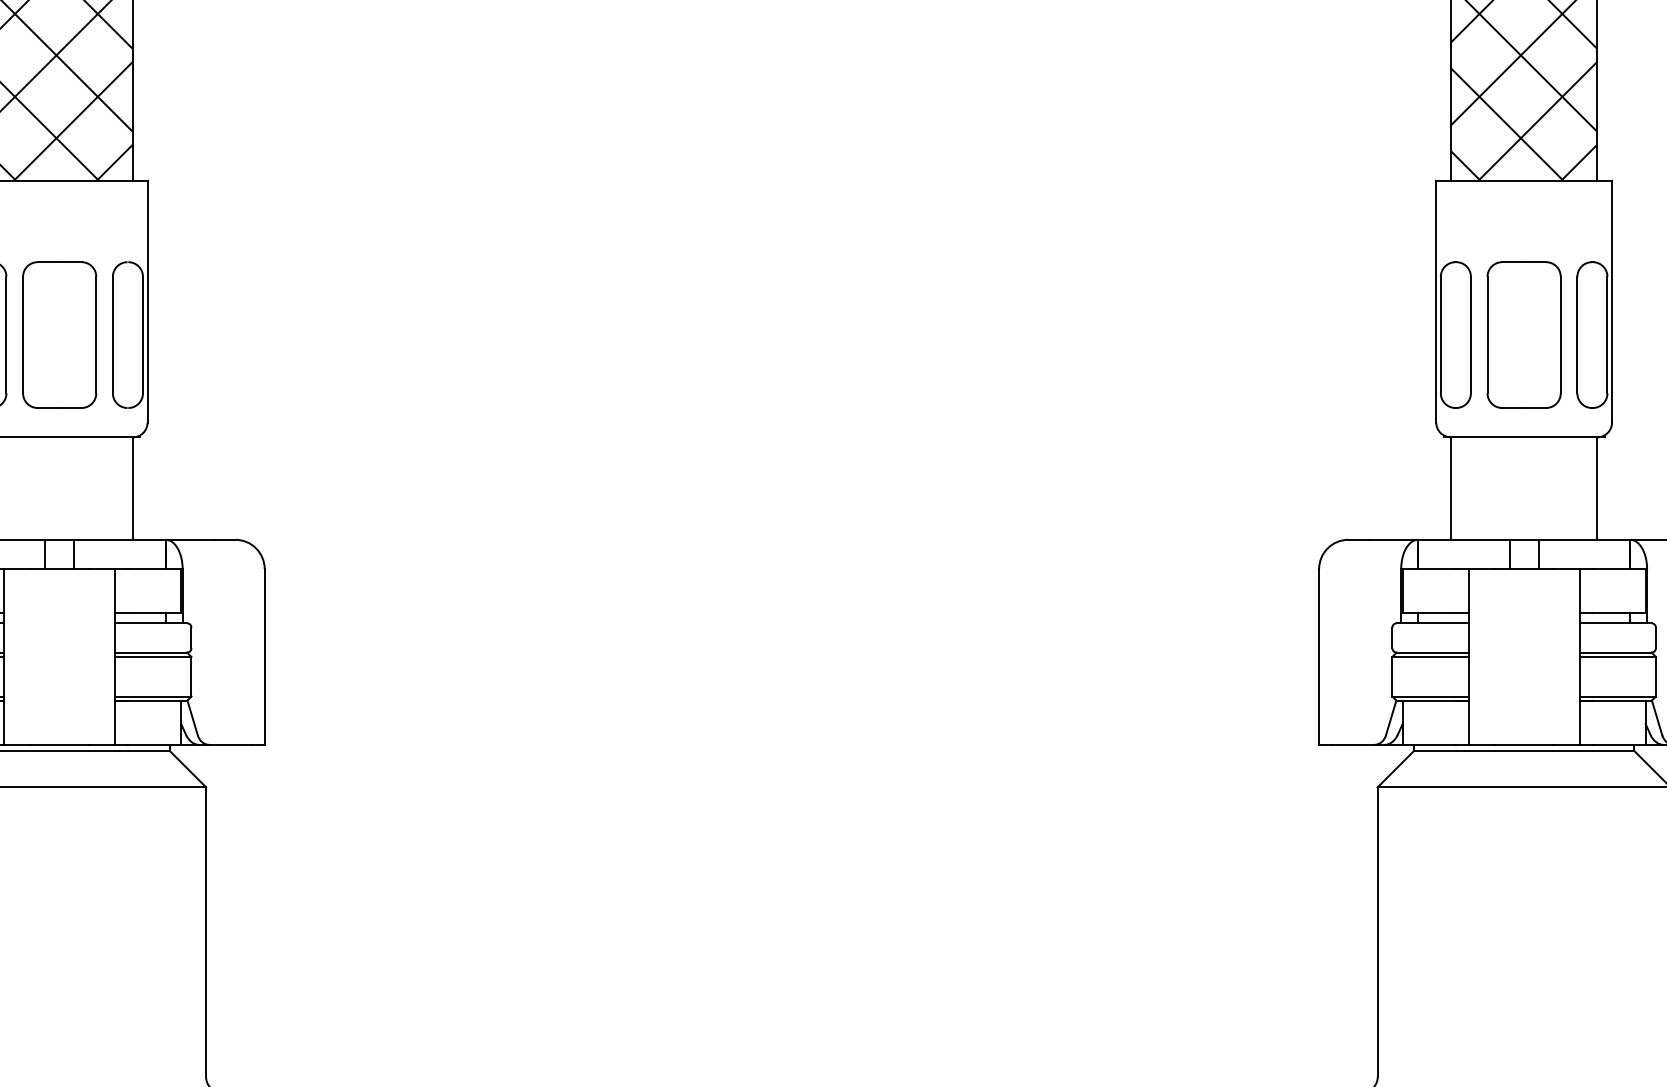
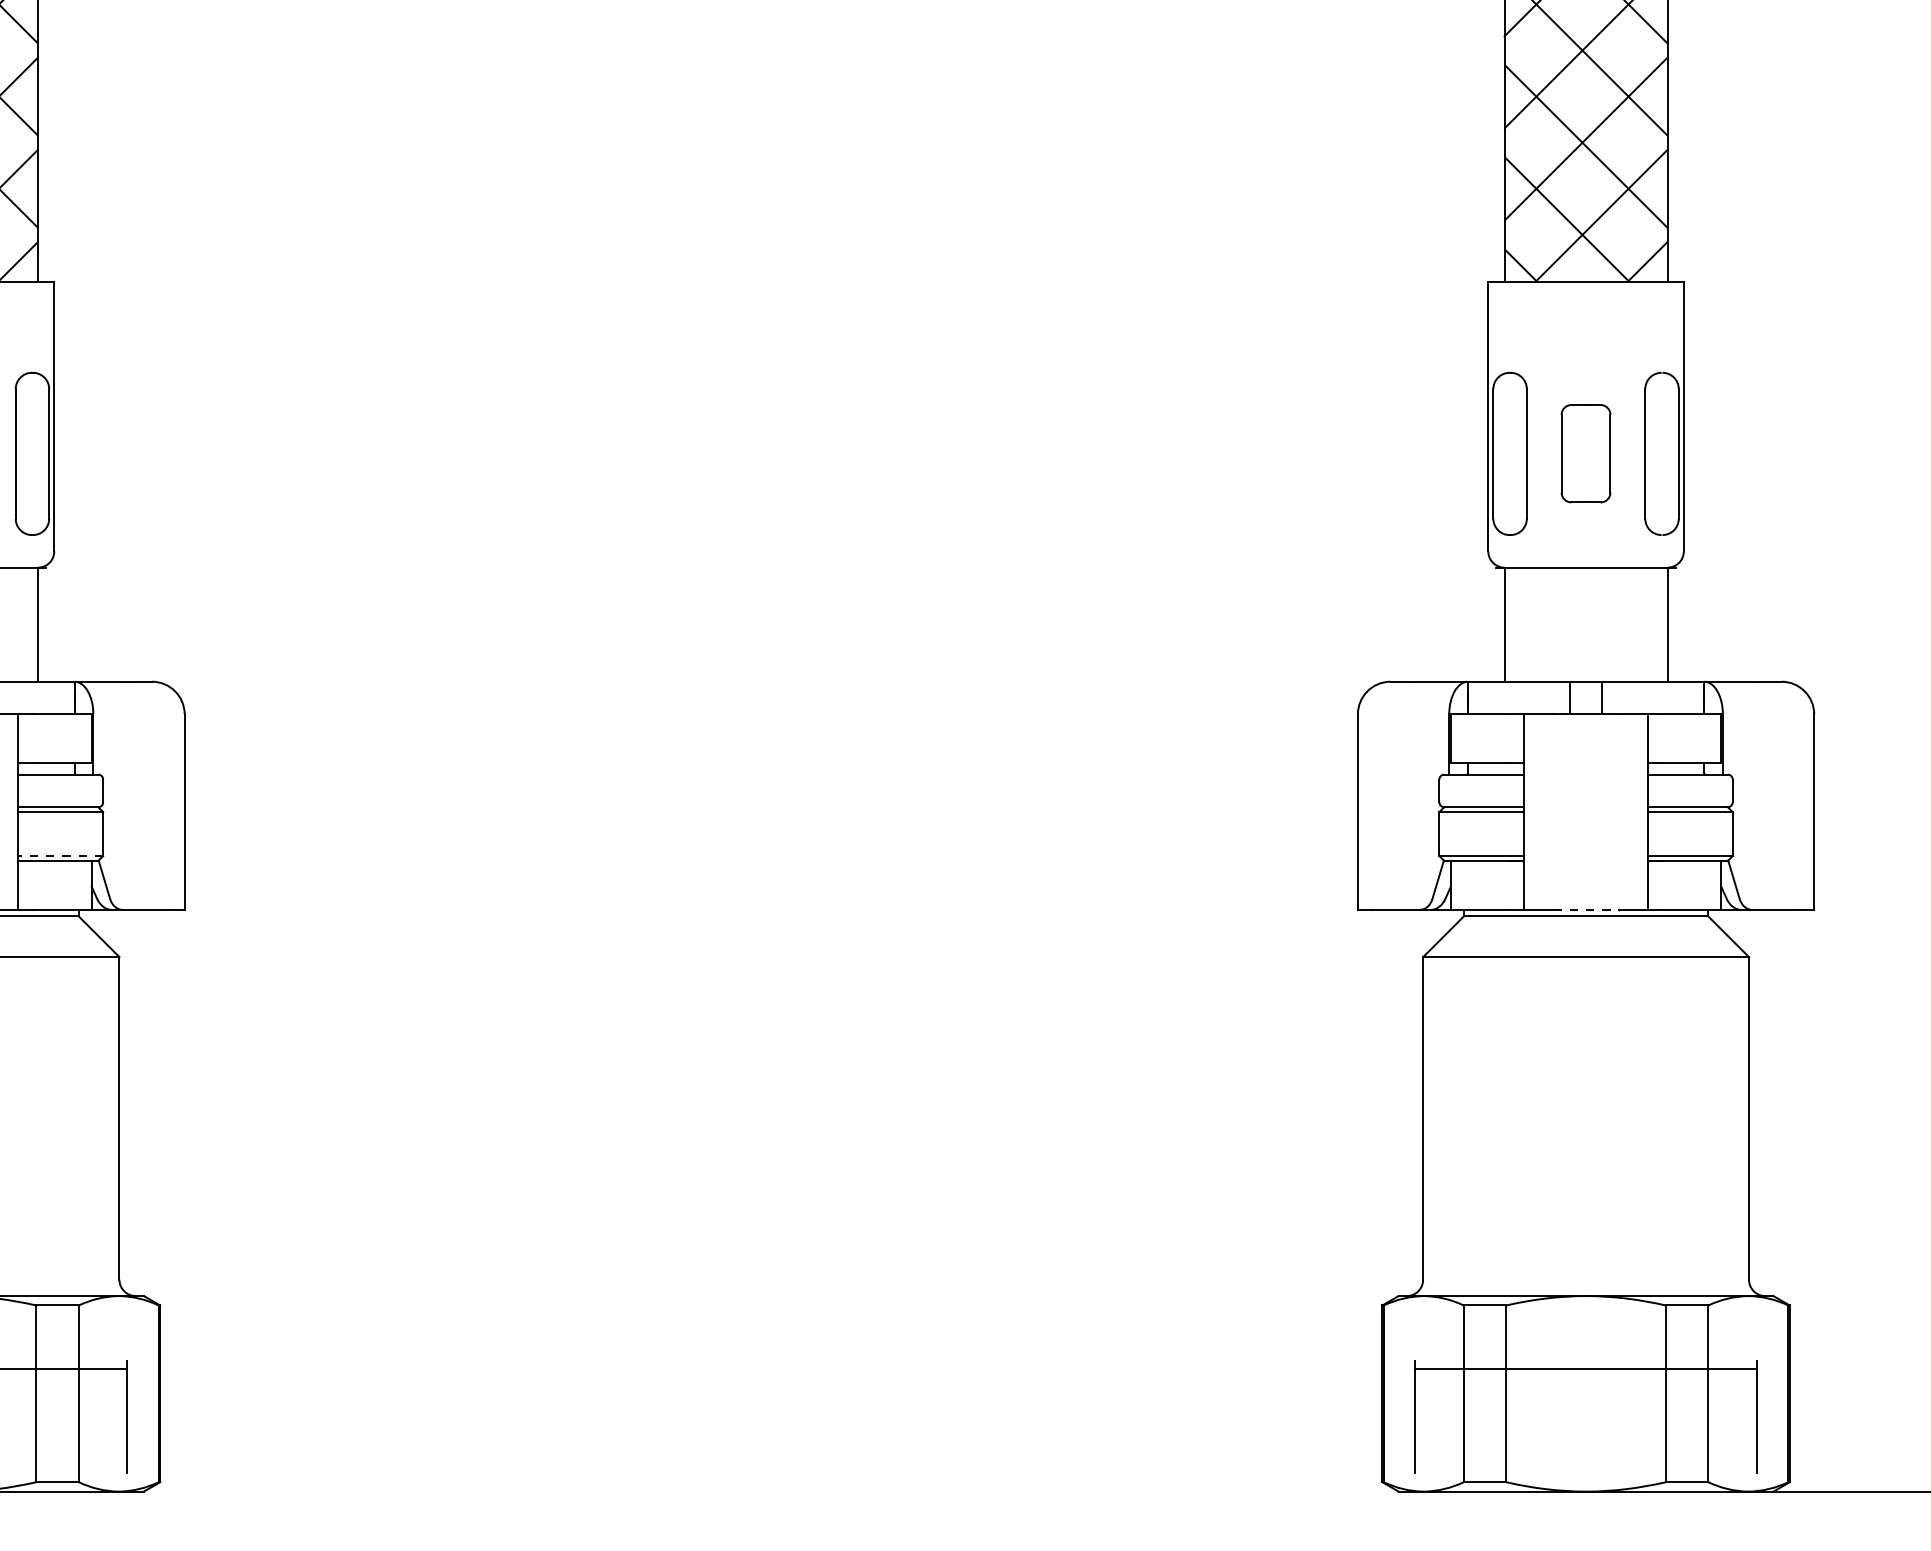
part: (1523, 334) -> (1585, 453), size x0.6
line: (153, 696) -> (60, 856), solid -> dashed
line: (1524, 744) -> (1586, 909), solid -> dashed

